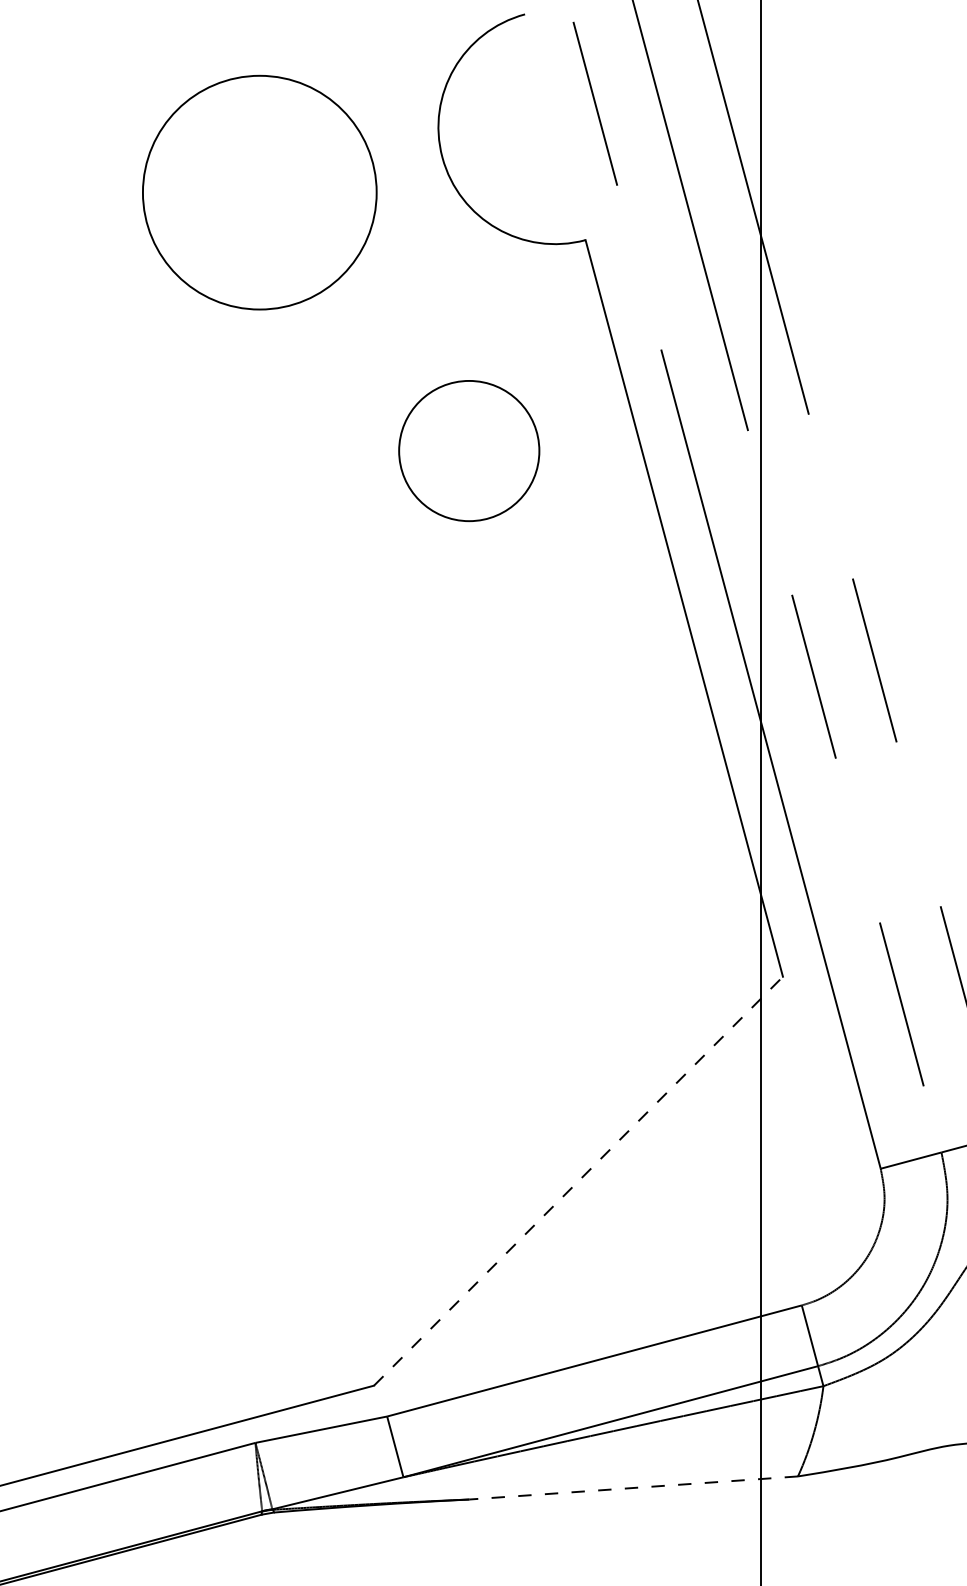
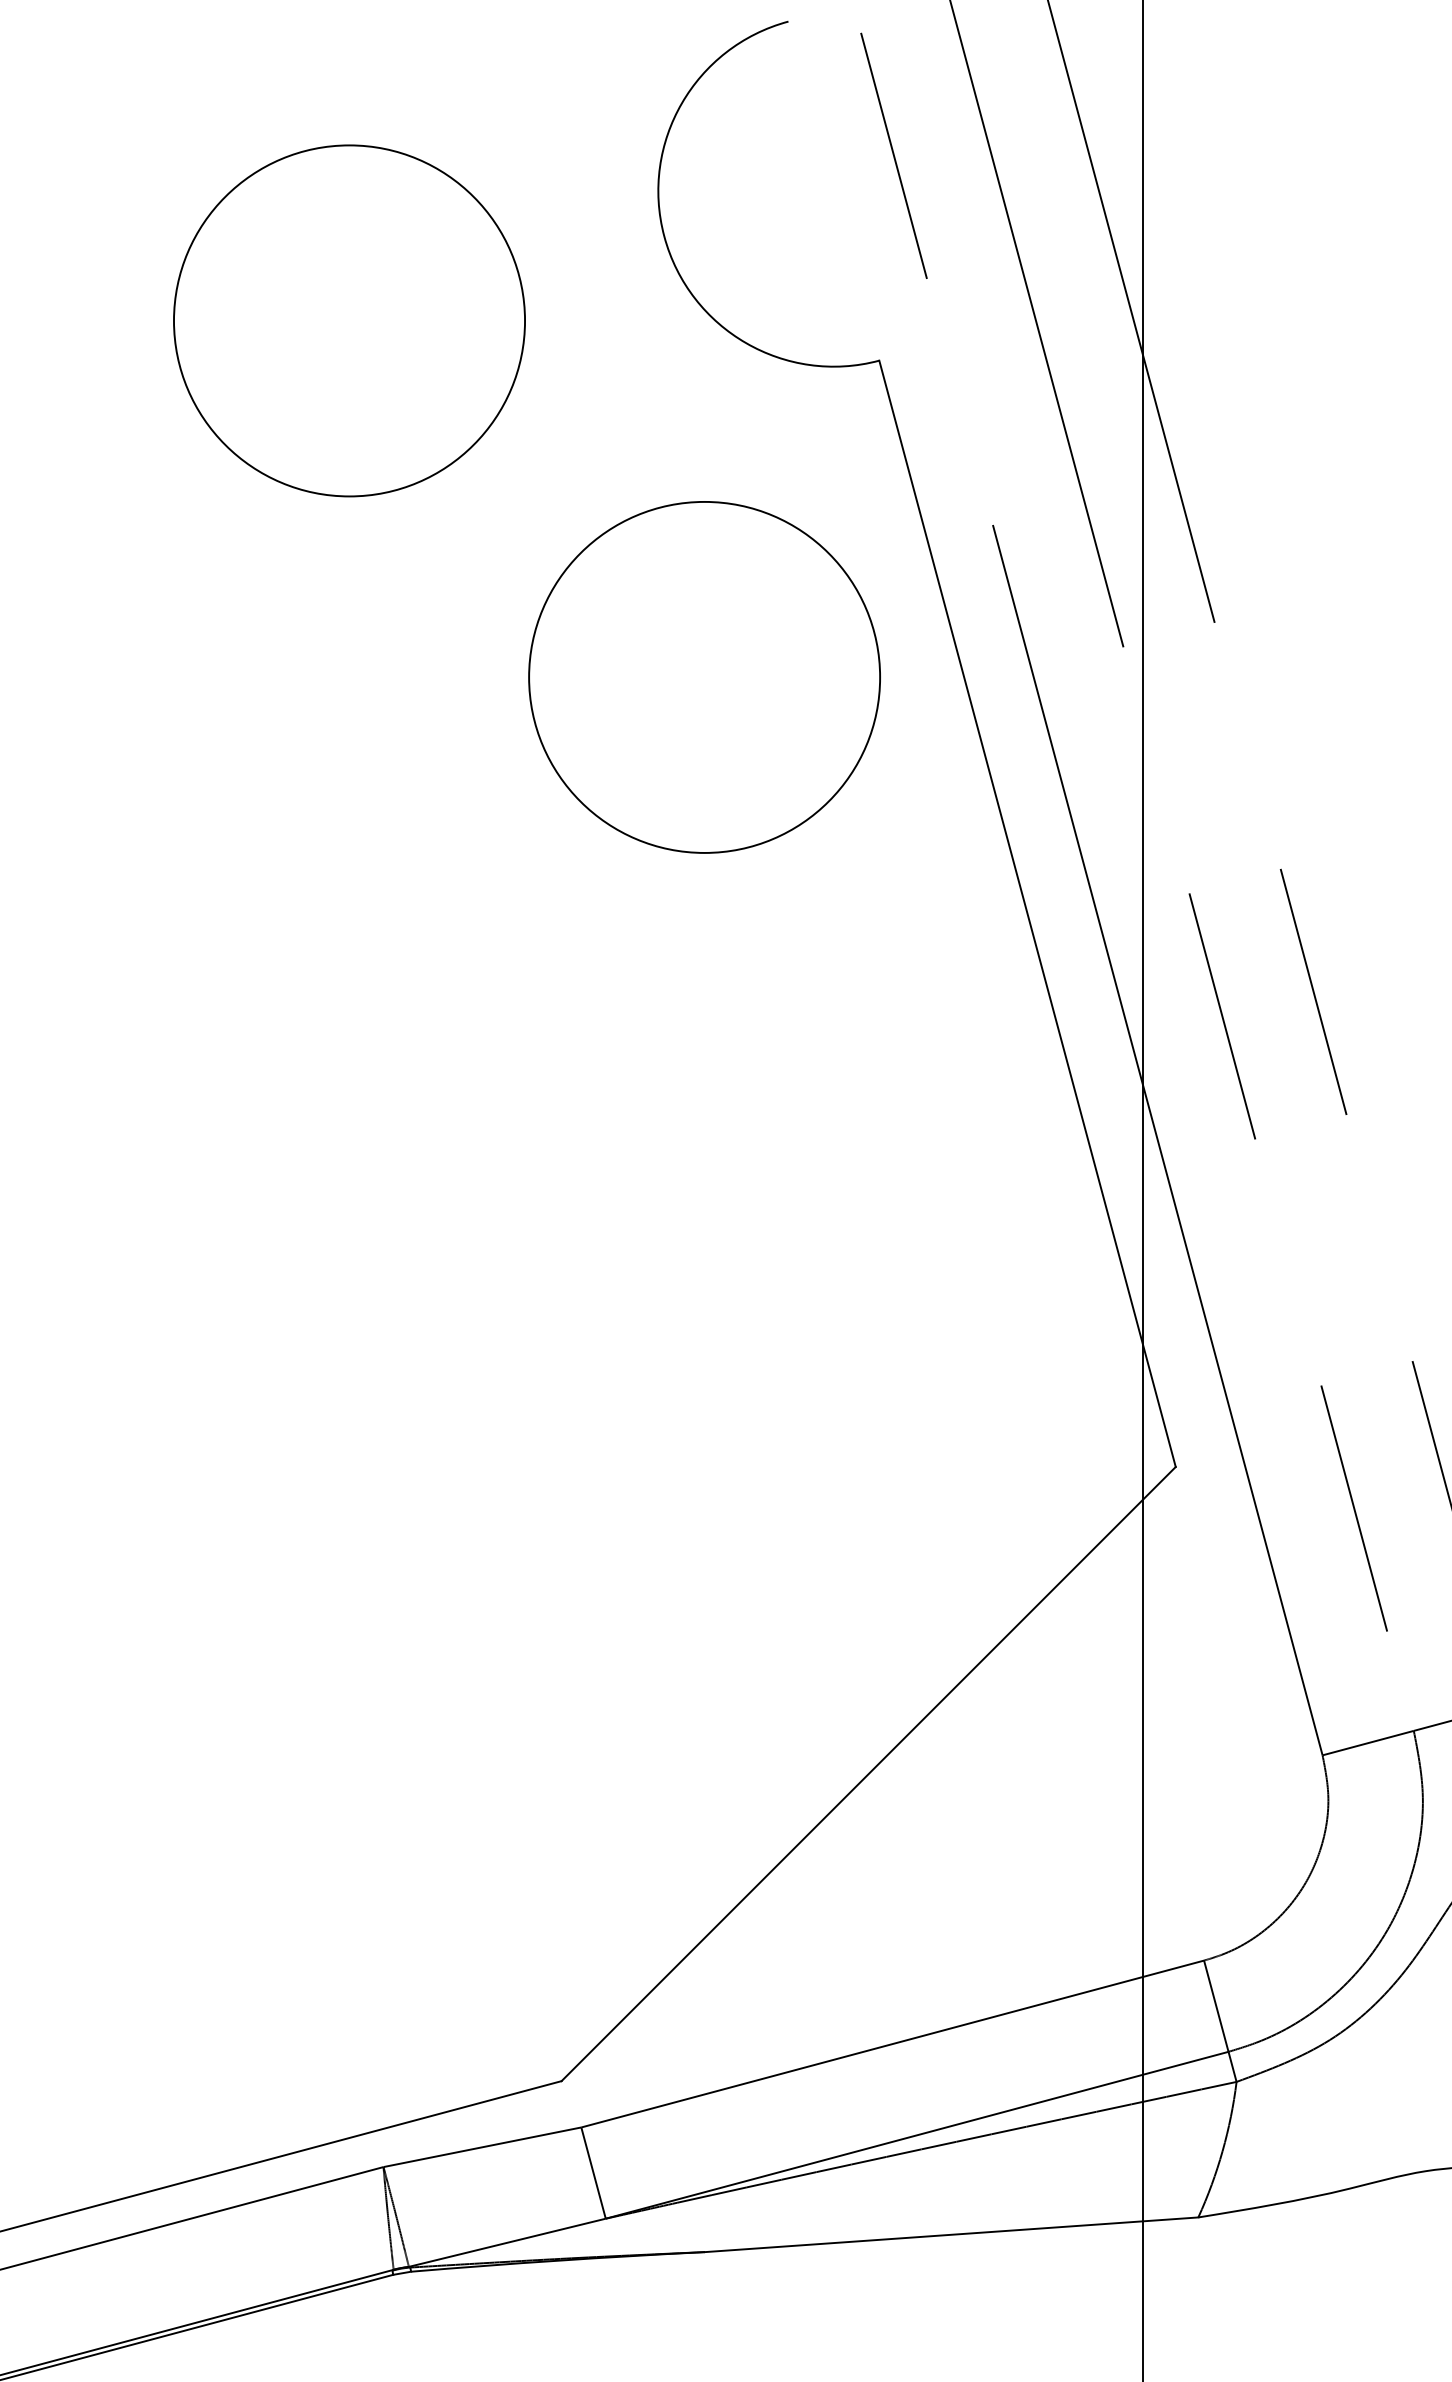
circle: (259, 192) -> (349, 320), moved
circle: (469, 450) -> (704, 676), size x1.67
line: (578, 1180) -> (868, 1772), dashed -> solid
line: (633, 1487) -> (951, 2234), dashed -> solid

